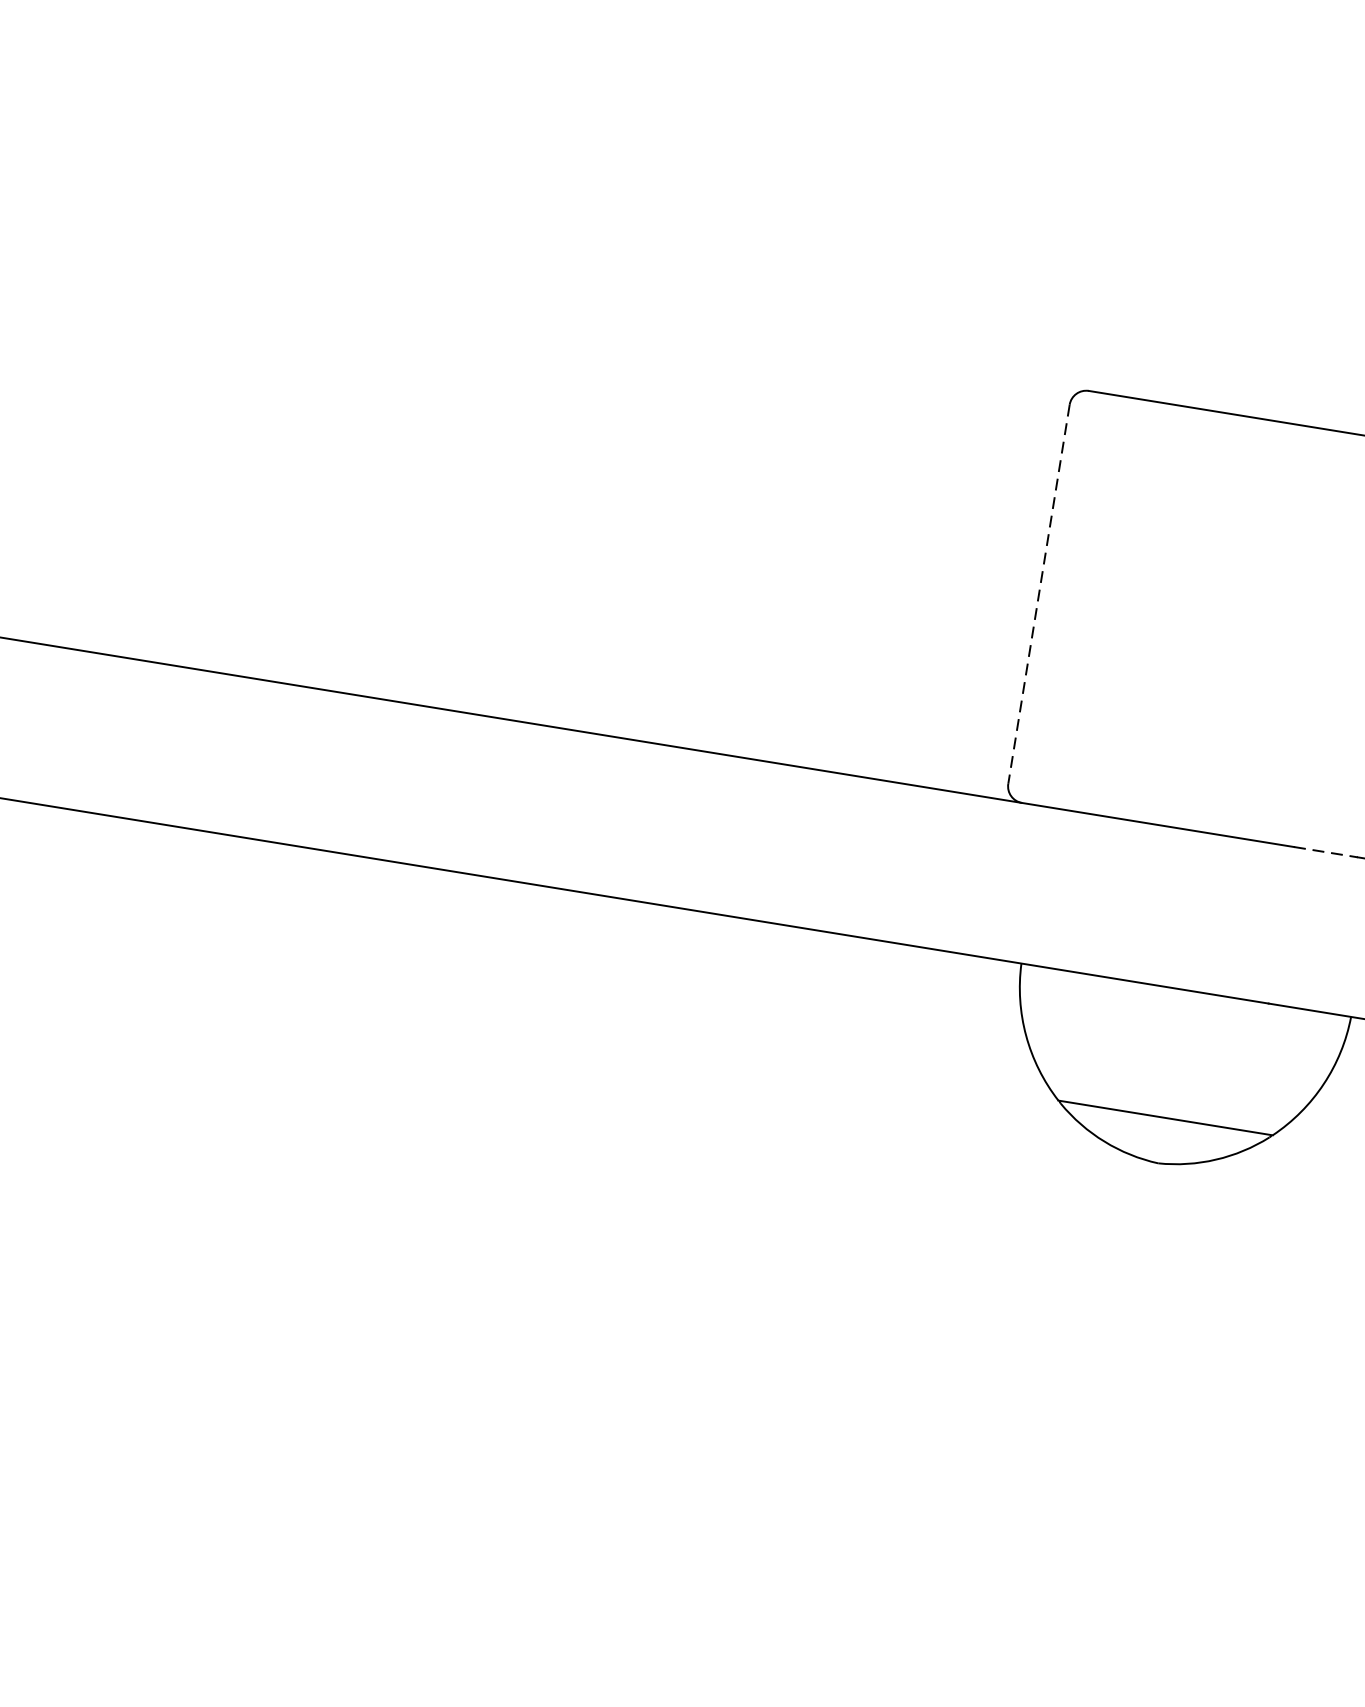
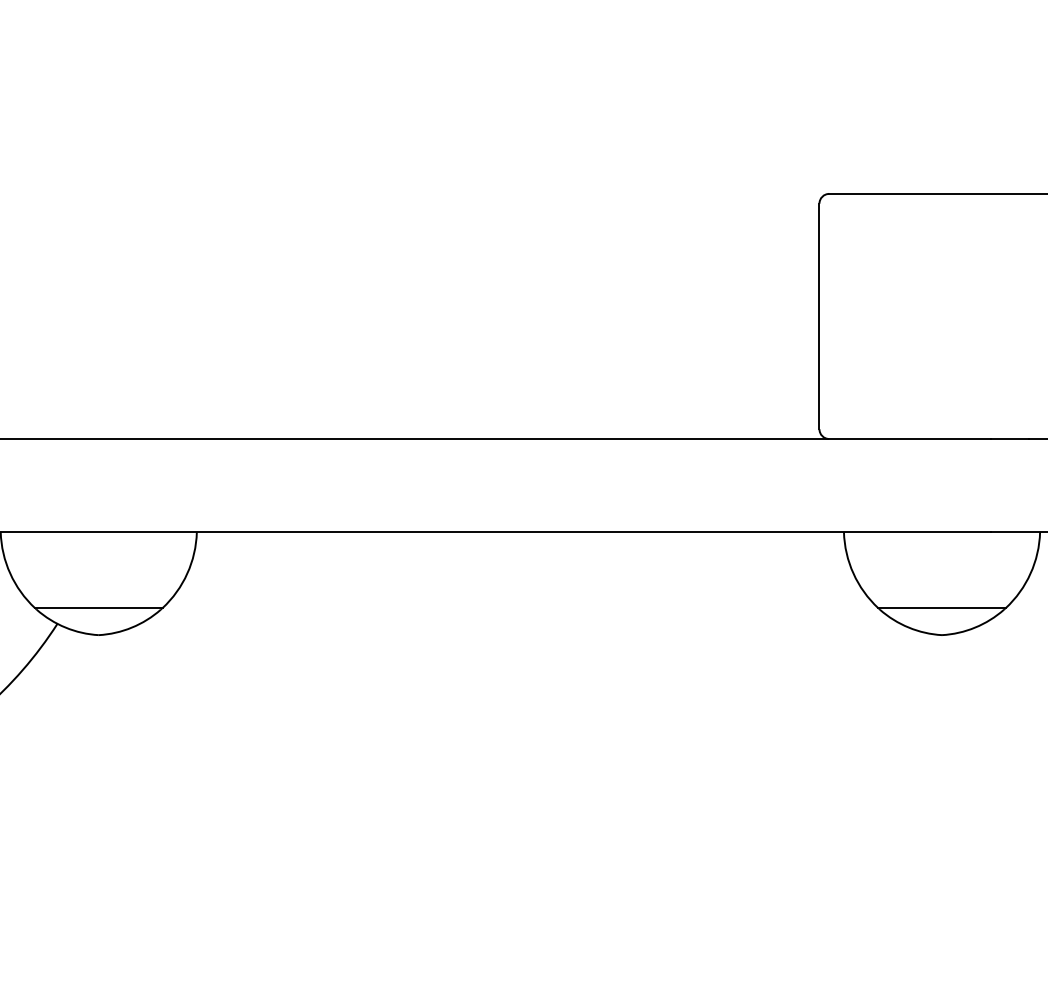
line: (1039, 594) -> (819, 316), dashed -> solid
line: (1326, 853) -> (1010, 439), dashed -> solid

